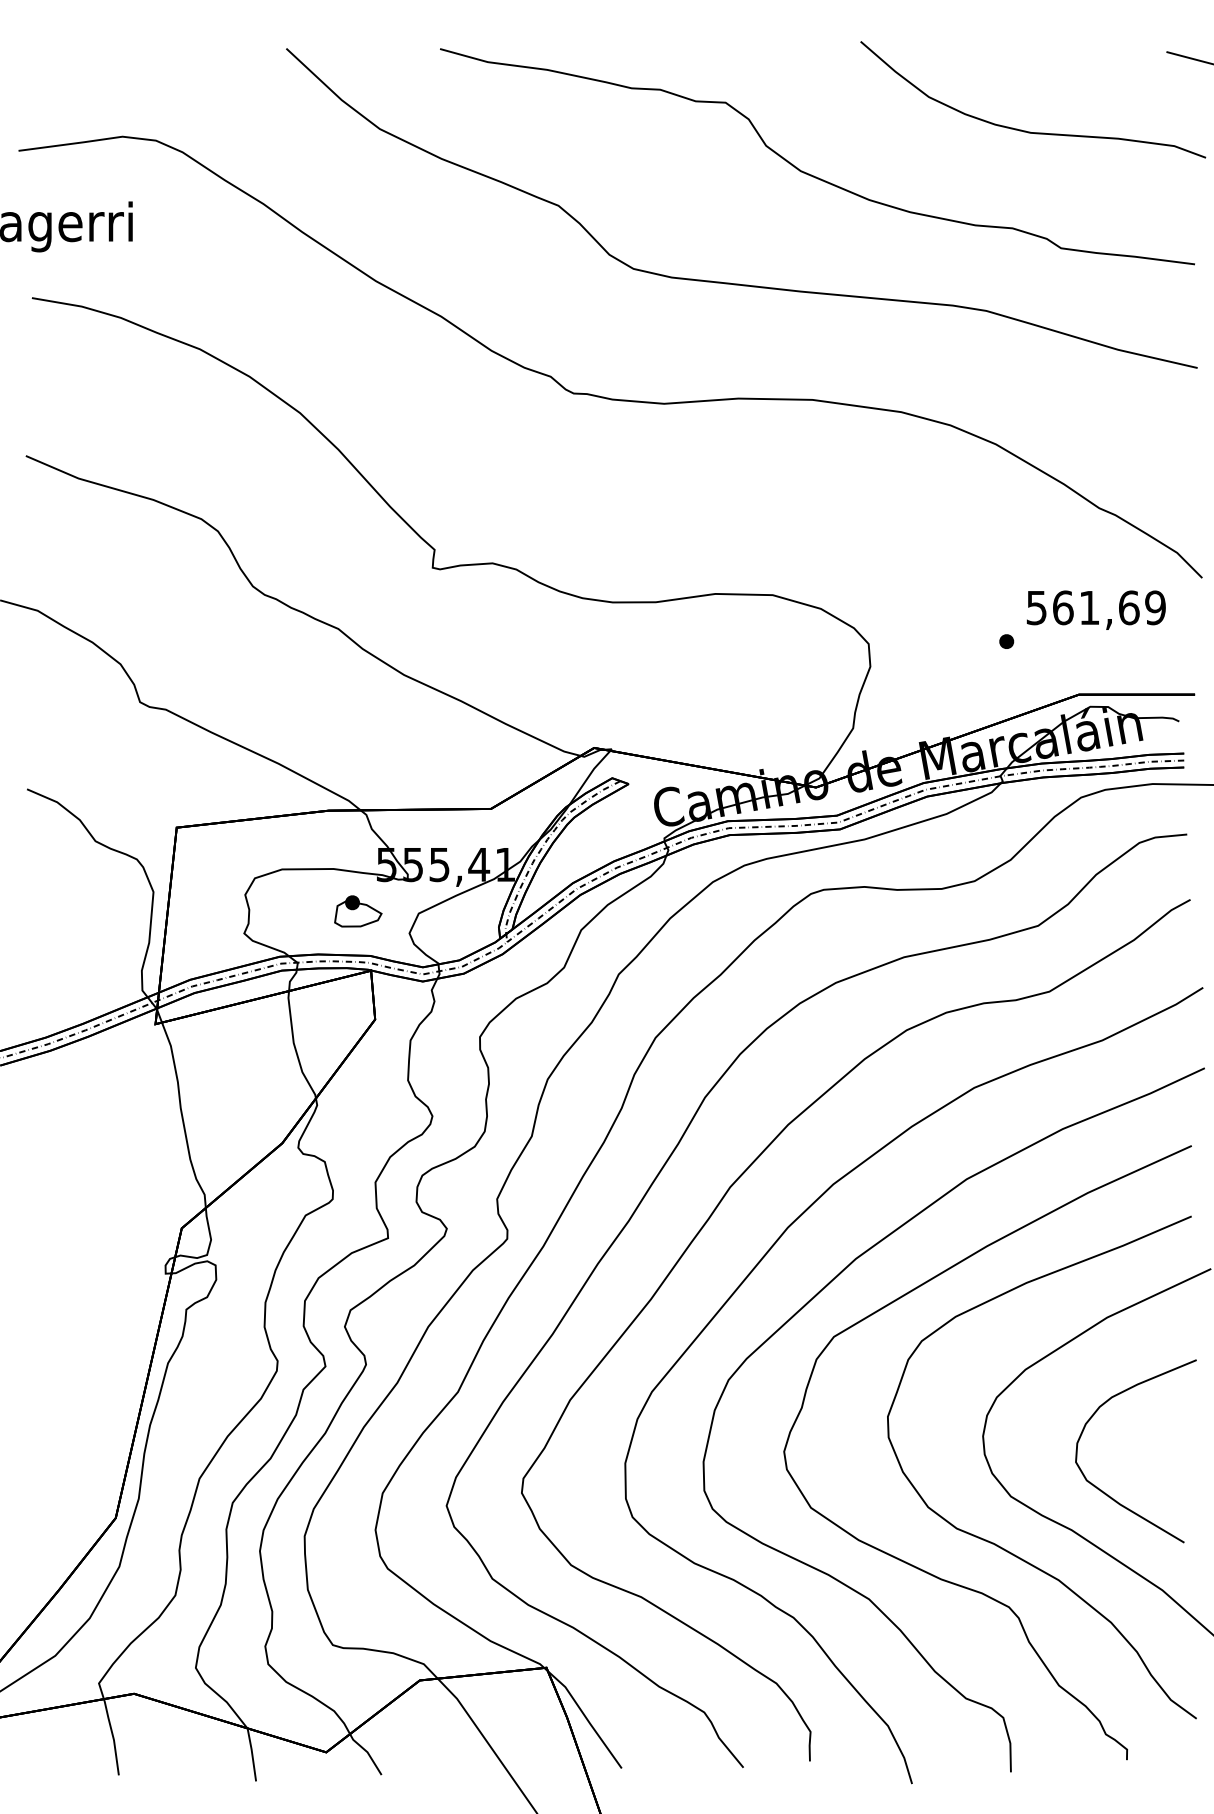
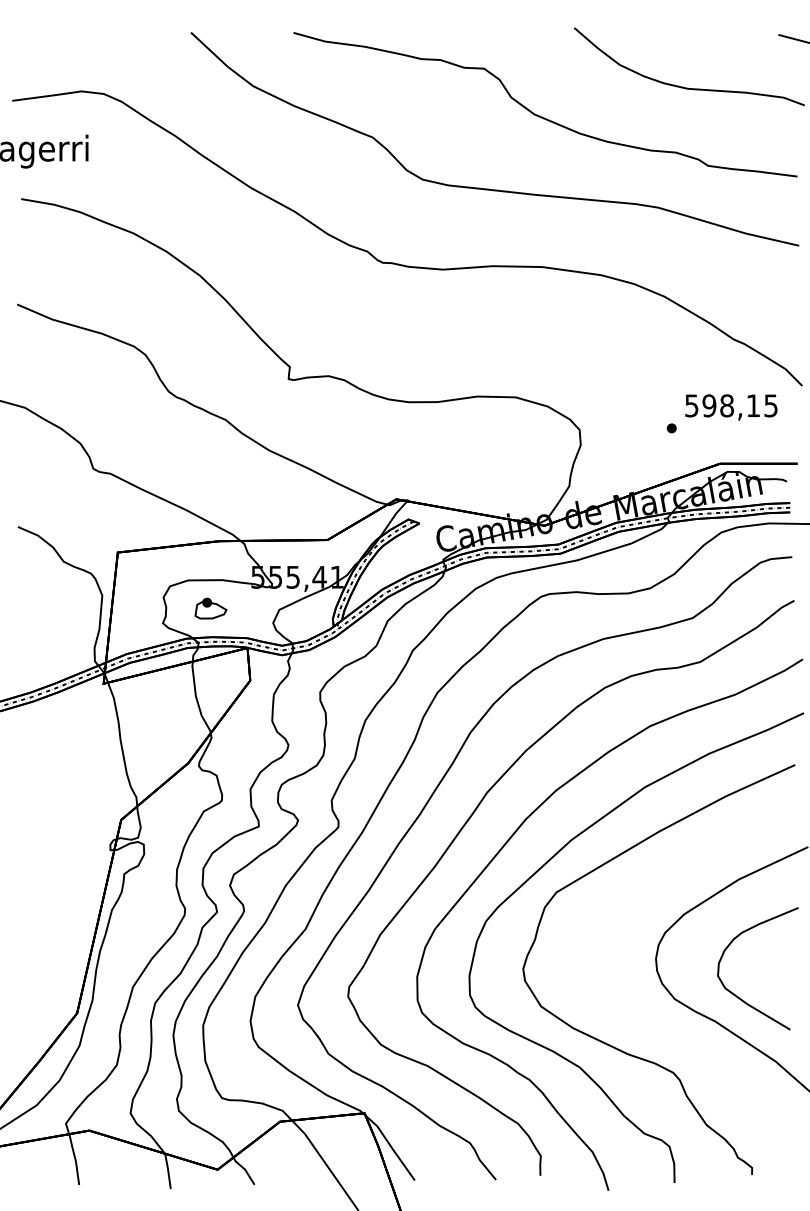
text: (1108, 607) -> (739, 405), 561,69 -> 598,15
part: (357, 911) -> (210, 608), moved
curve: (1000, 1545) -> (667, 1031), removed

